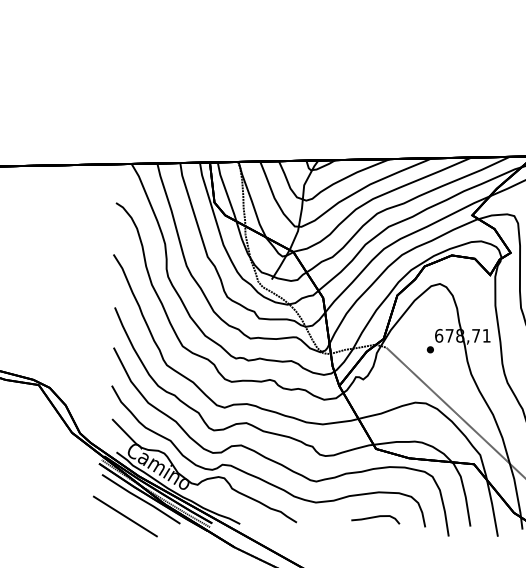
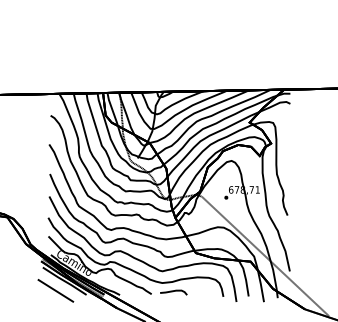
curve: (375, 517) -> (173, 291), moved

